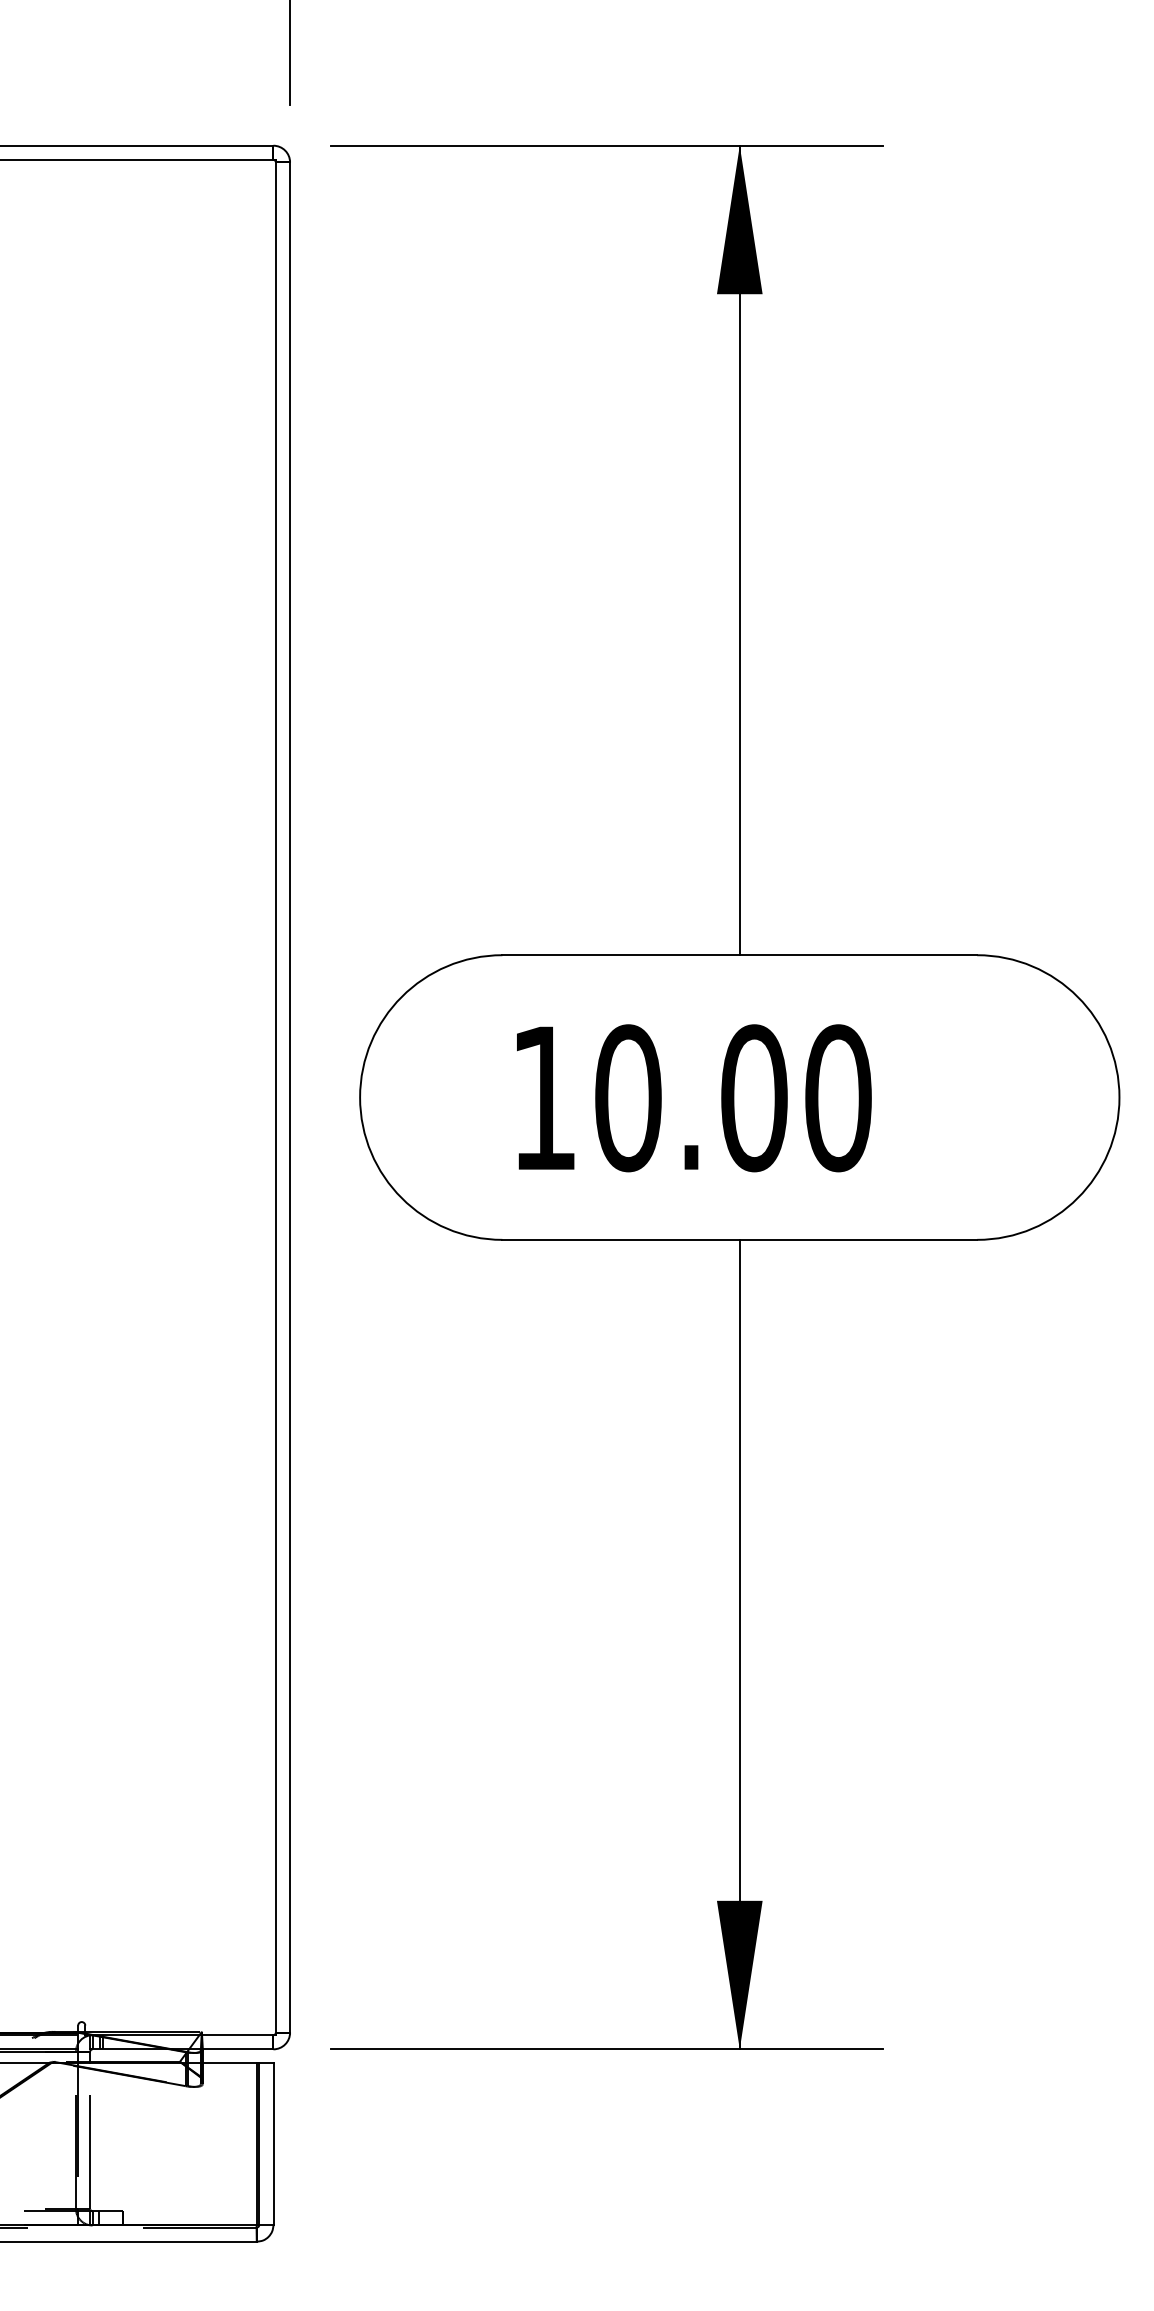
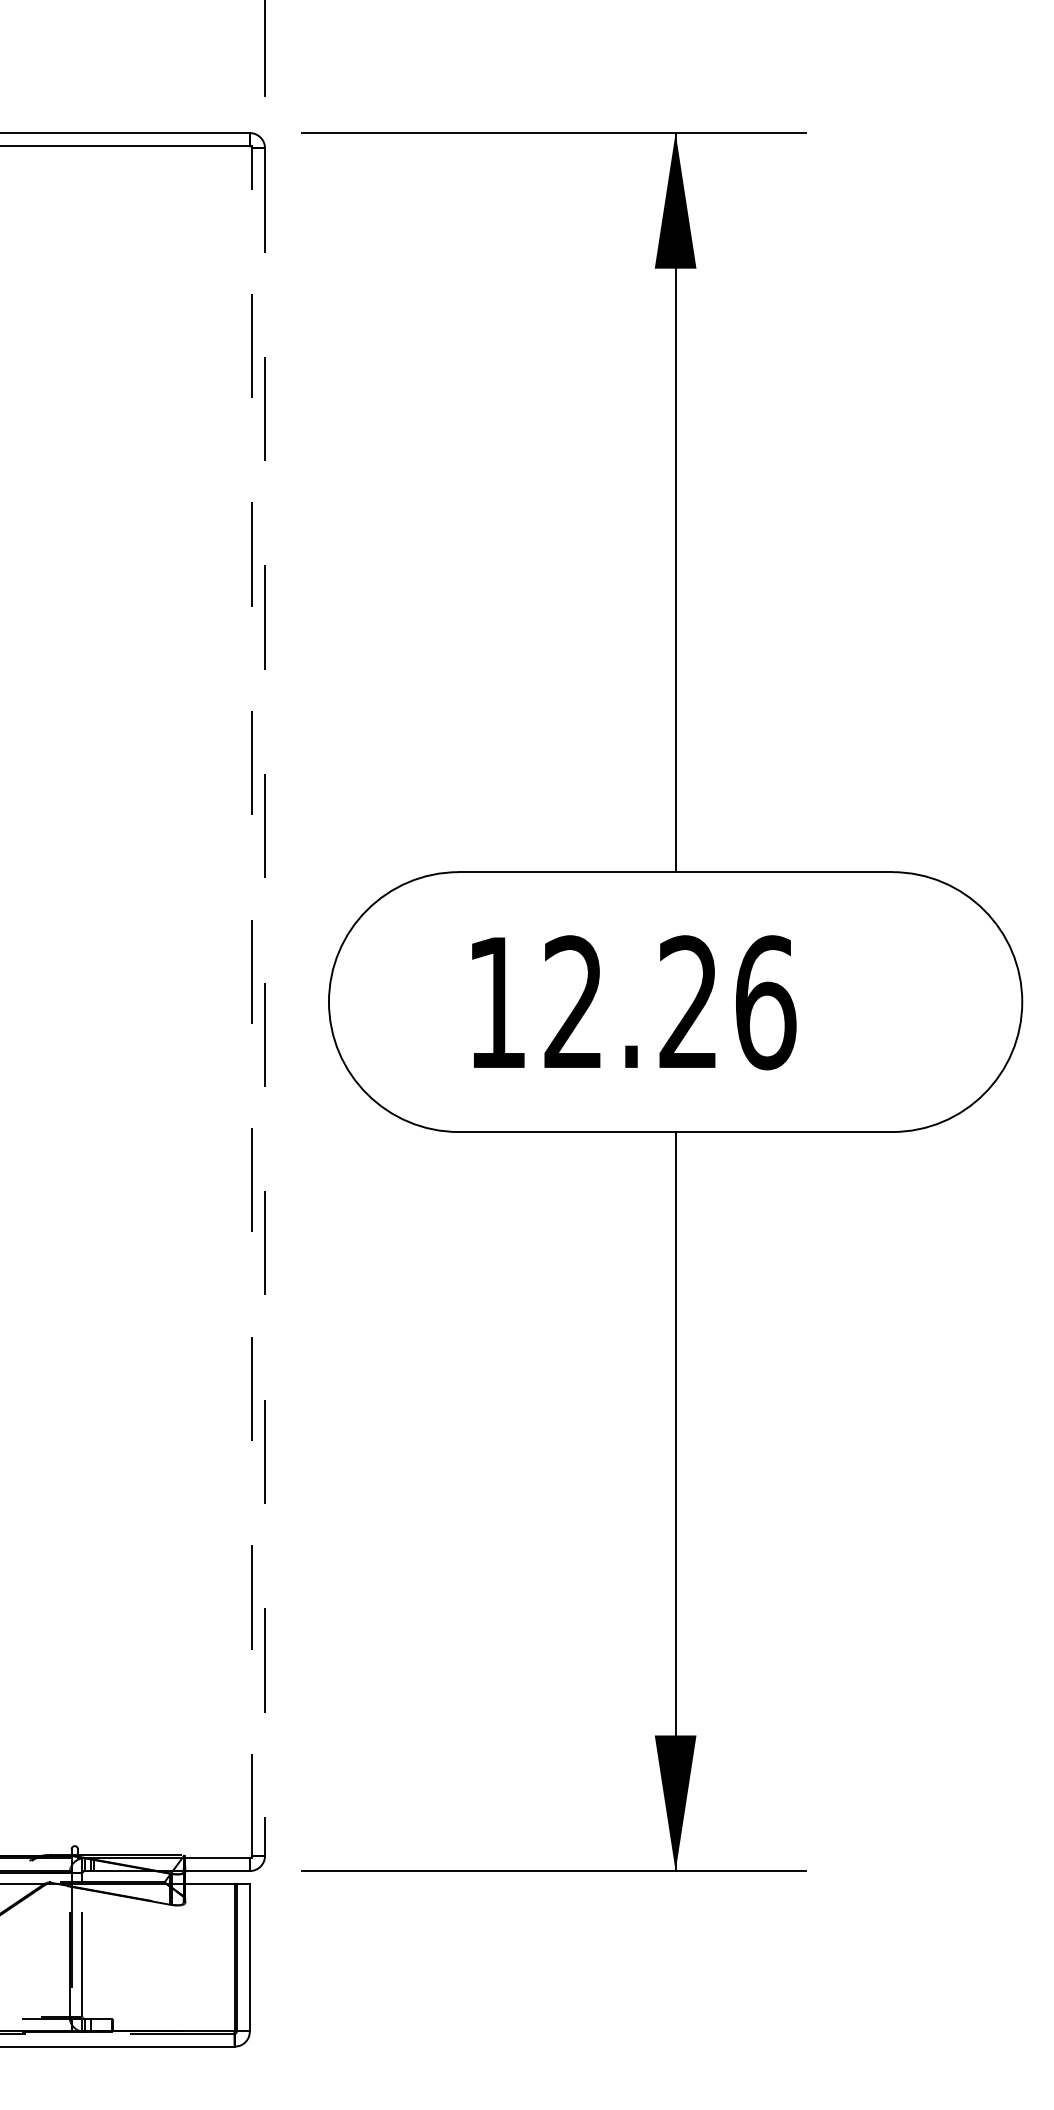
line: (276, 1096) -> (252, 1001), solid -> dashed
line: (290, 1097) -> (265, 1002), solid -> dashed
text: (733, 1097) -> (669, 1002), 10.00 -> 12.26

